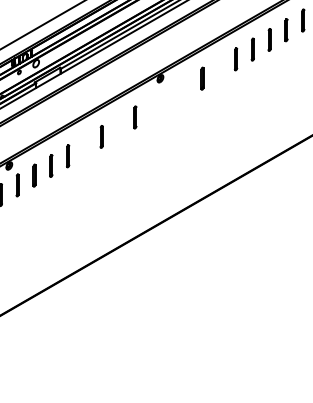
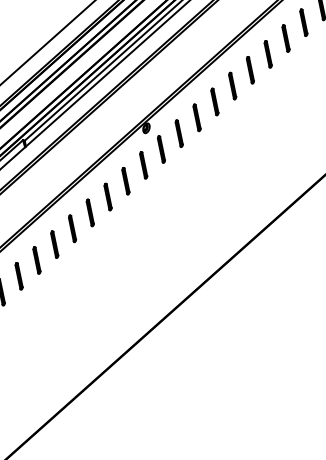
line: (219, 68) -> (214, 101), added
line: (185, 88) -> (179, 133), added
line: (168, 98) -> (161, 150), added
line: (152, 107) -> (144, 164), added
line: (118, 127) -> (108, 197), added
line: (84, 146) -> (71, 228), added

